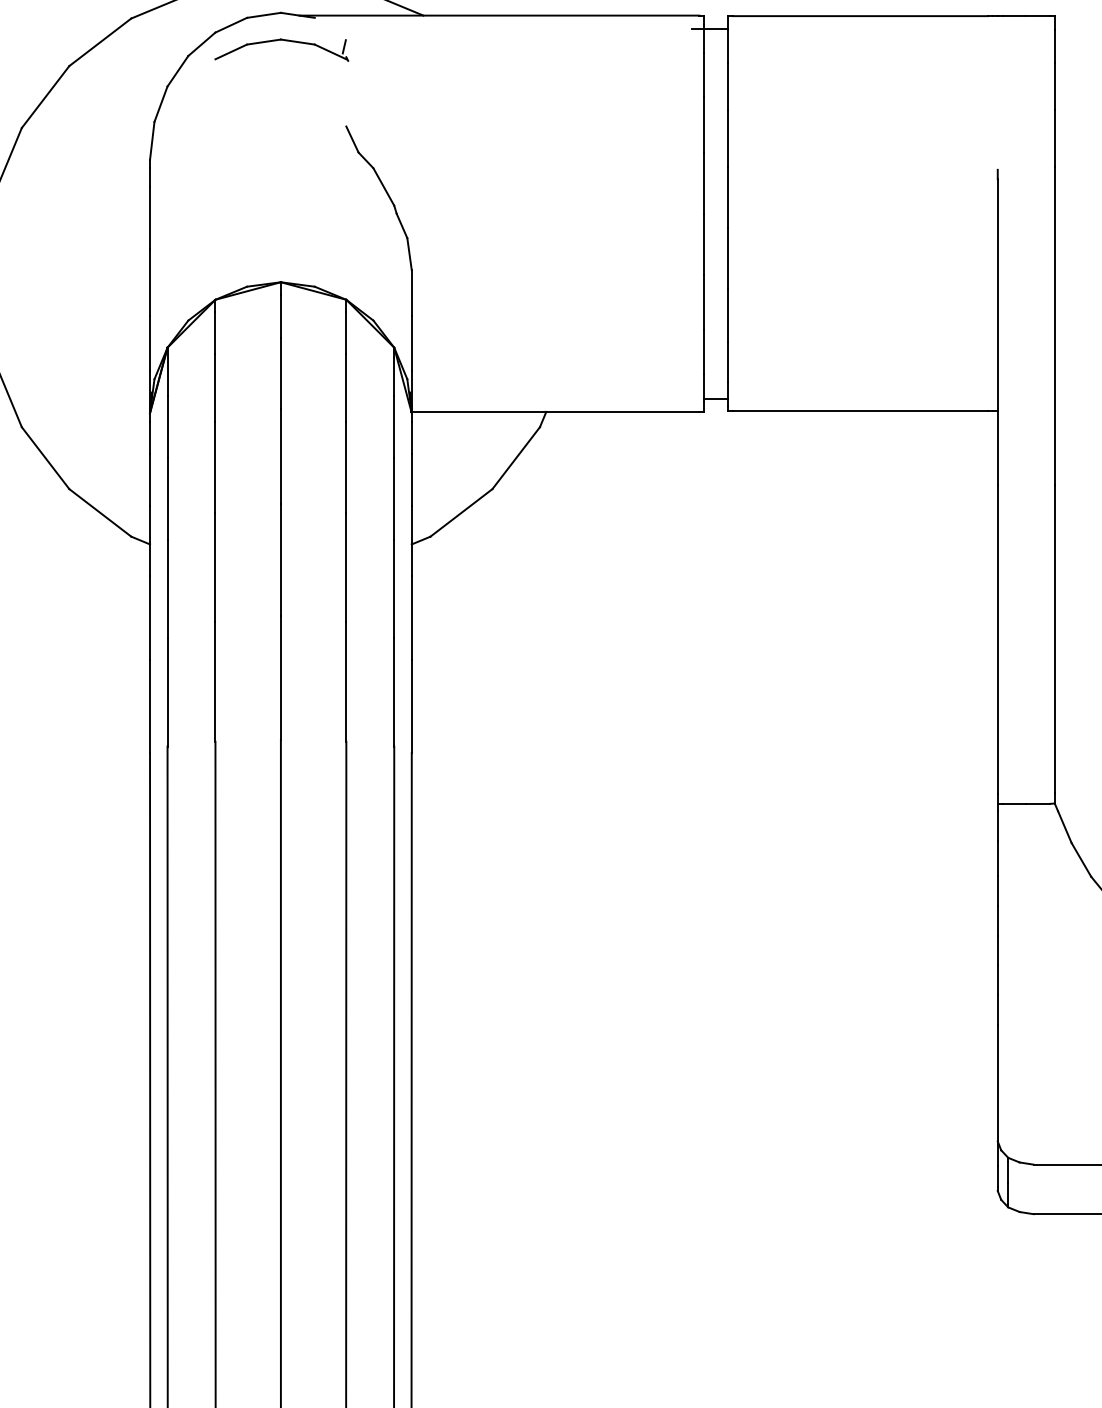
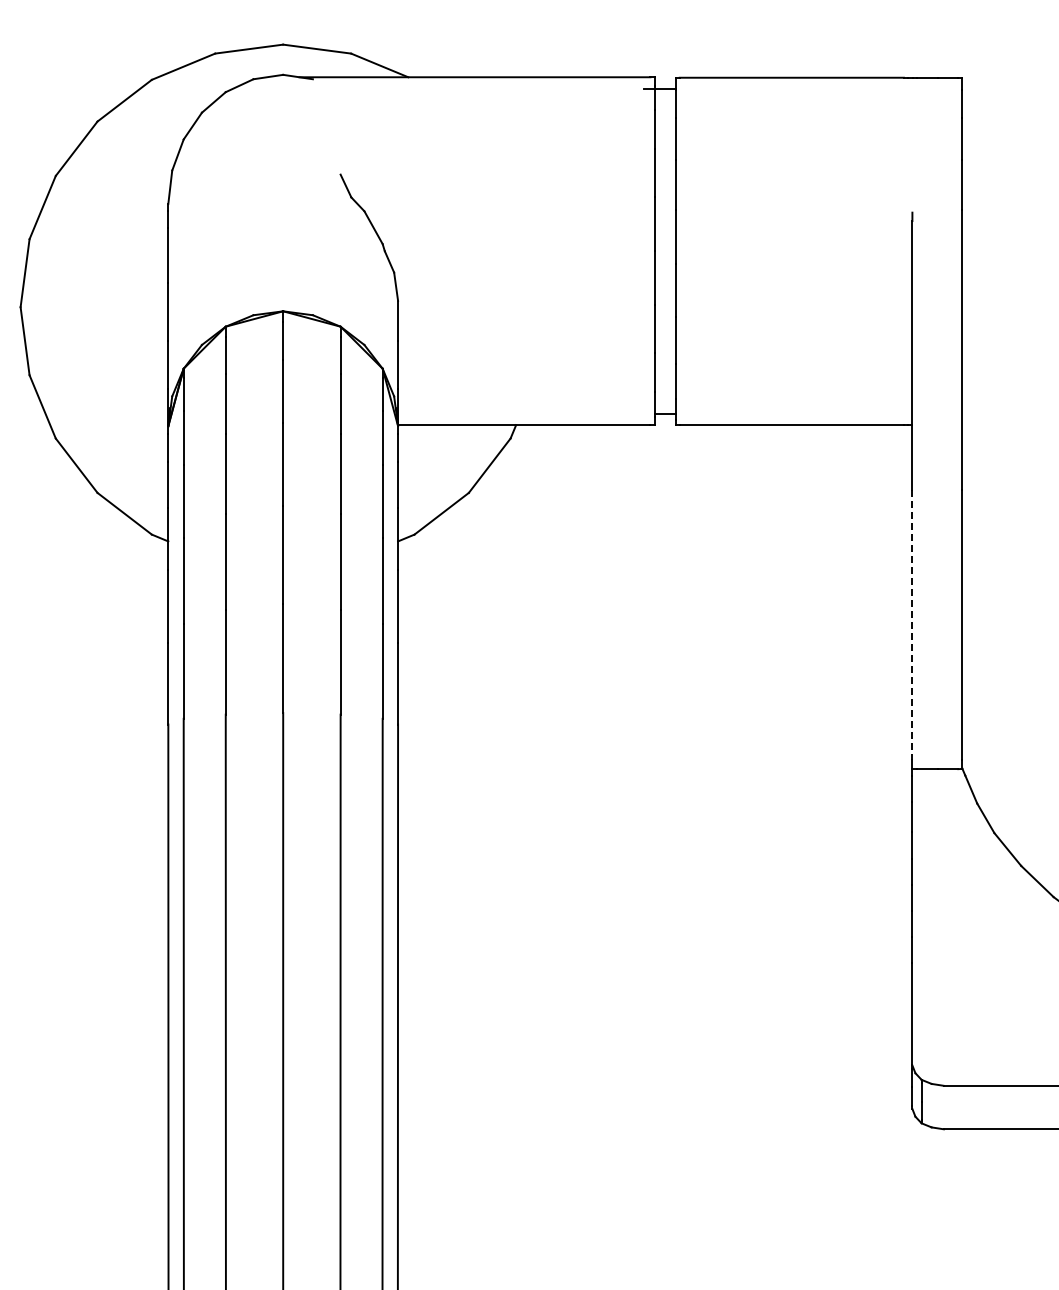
part: (281, 40) -> (283, 99), removed
line: (997, 640) -> (912, 625), solid -> dashed

